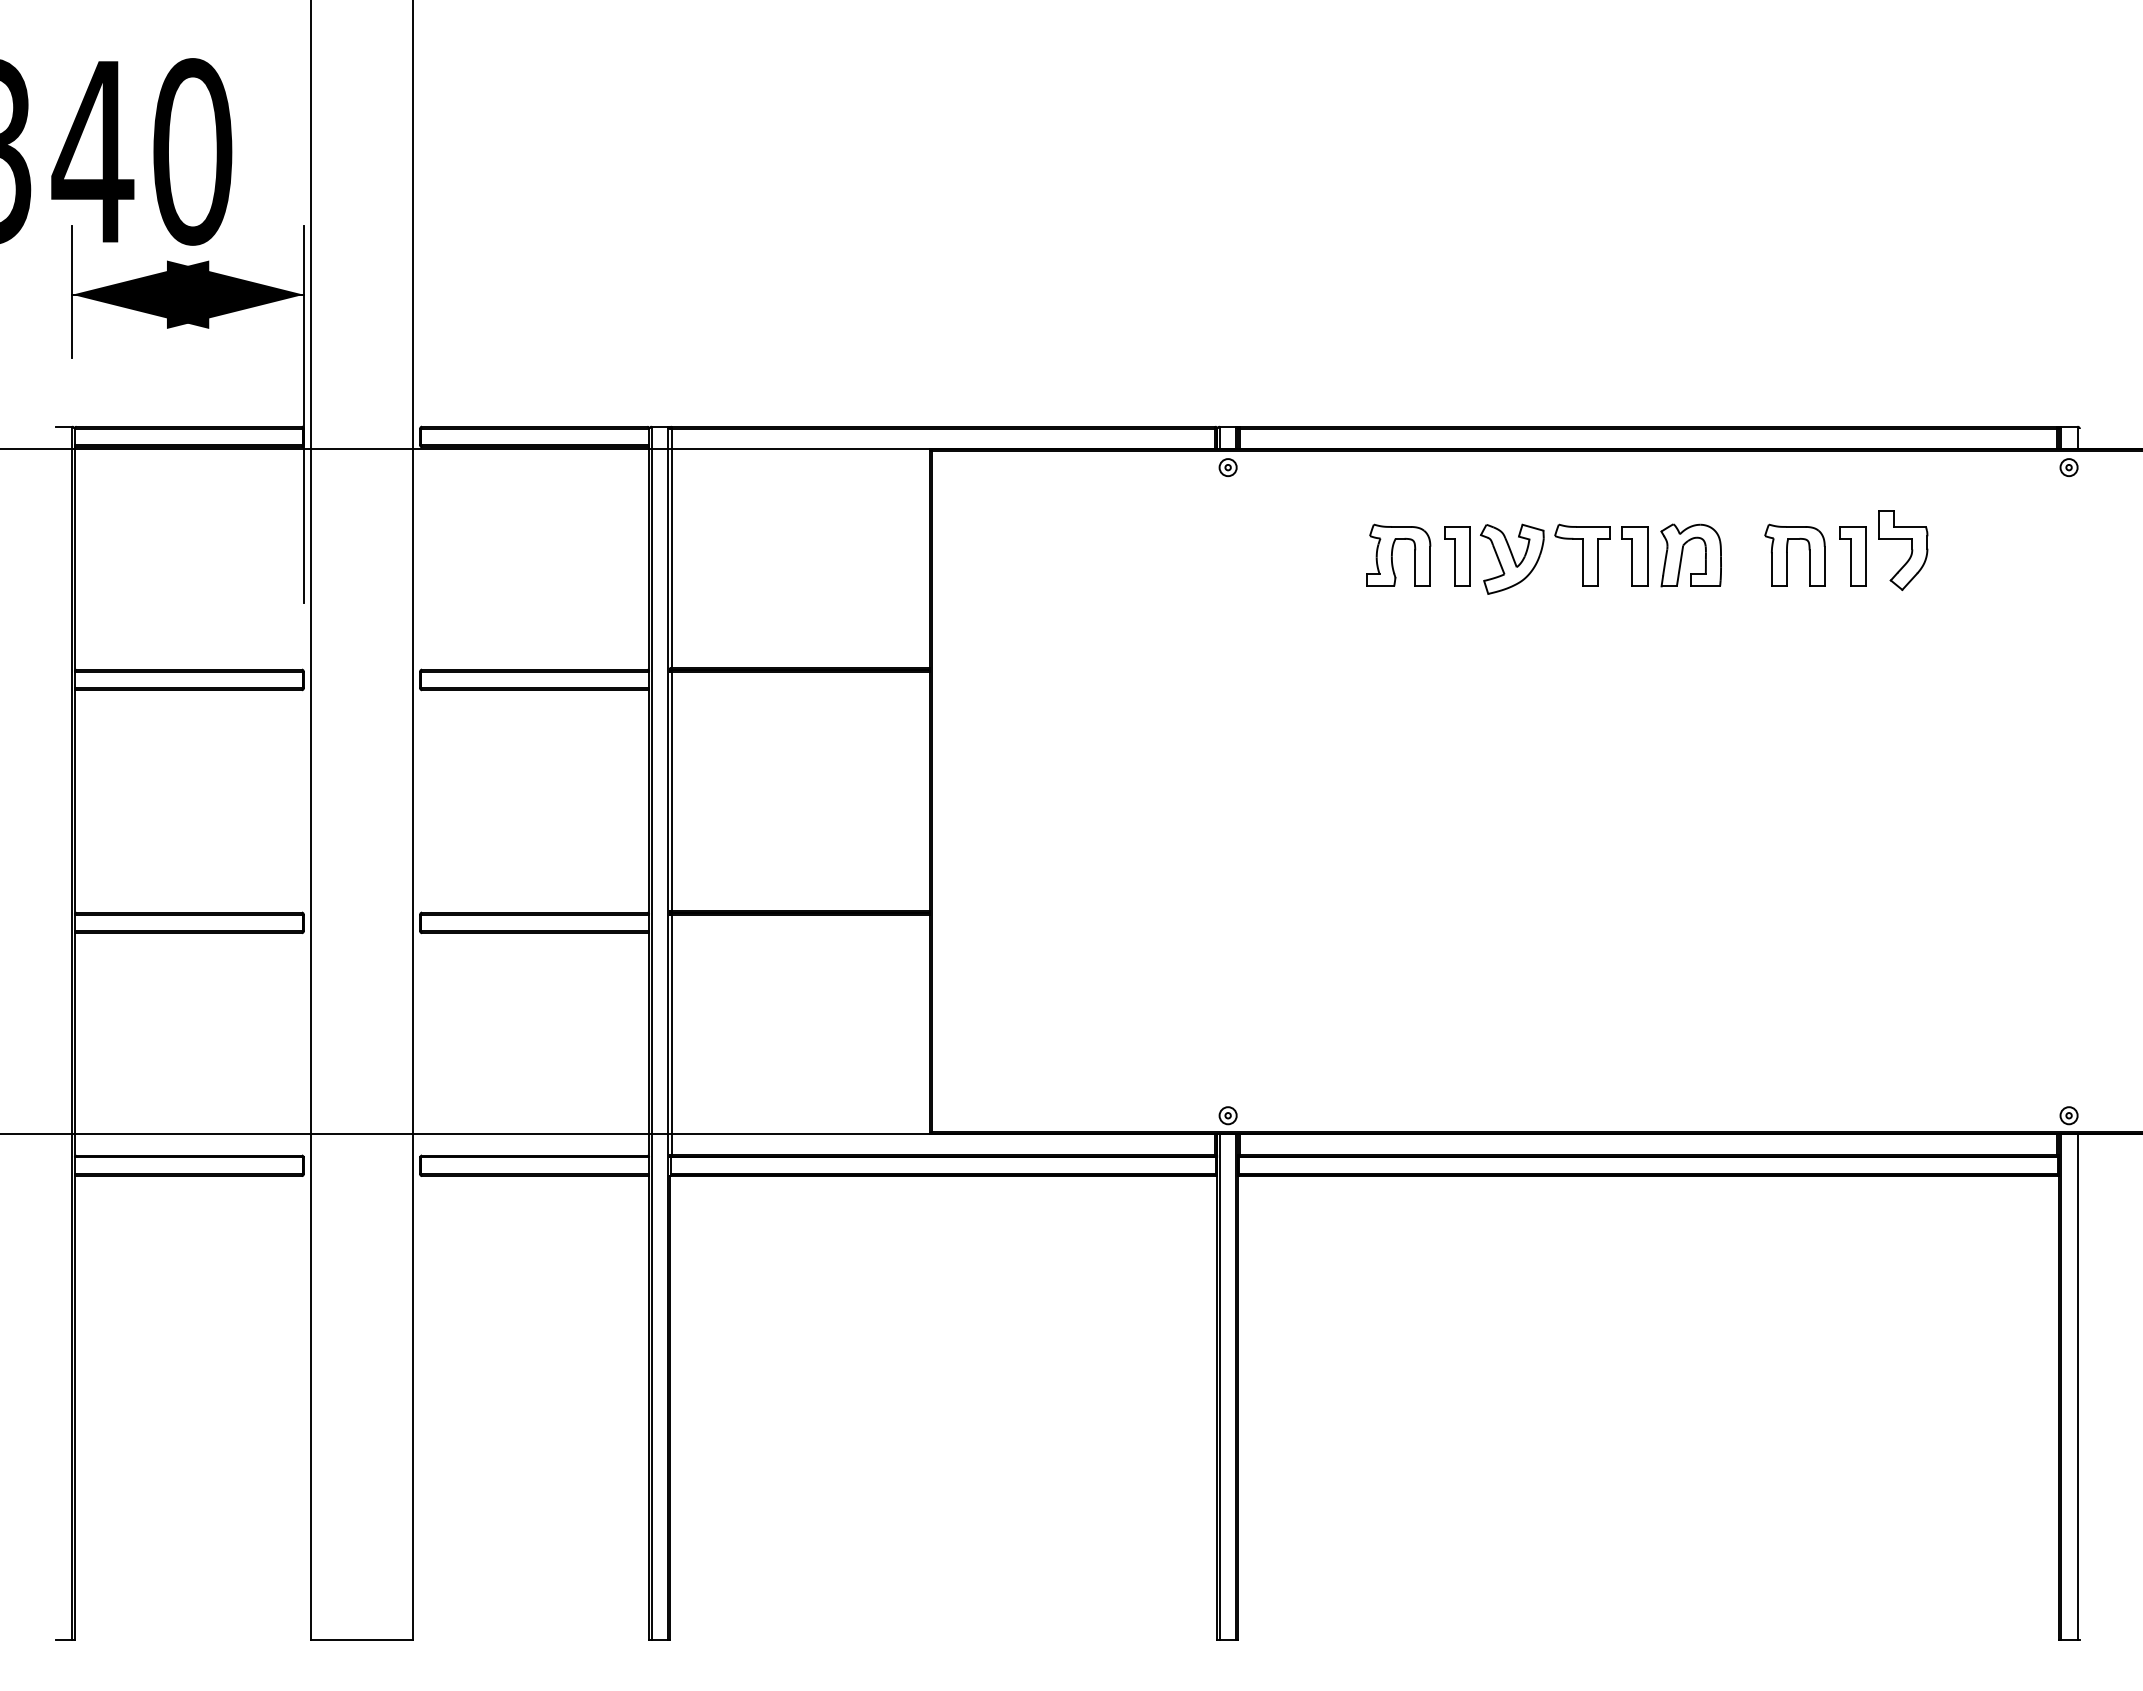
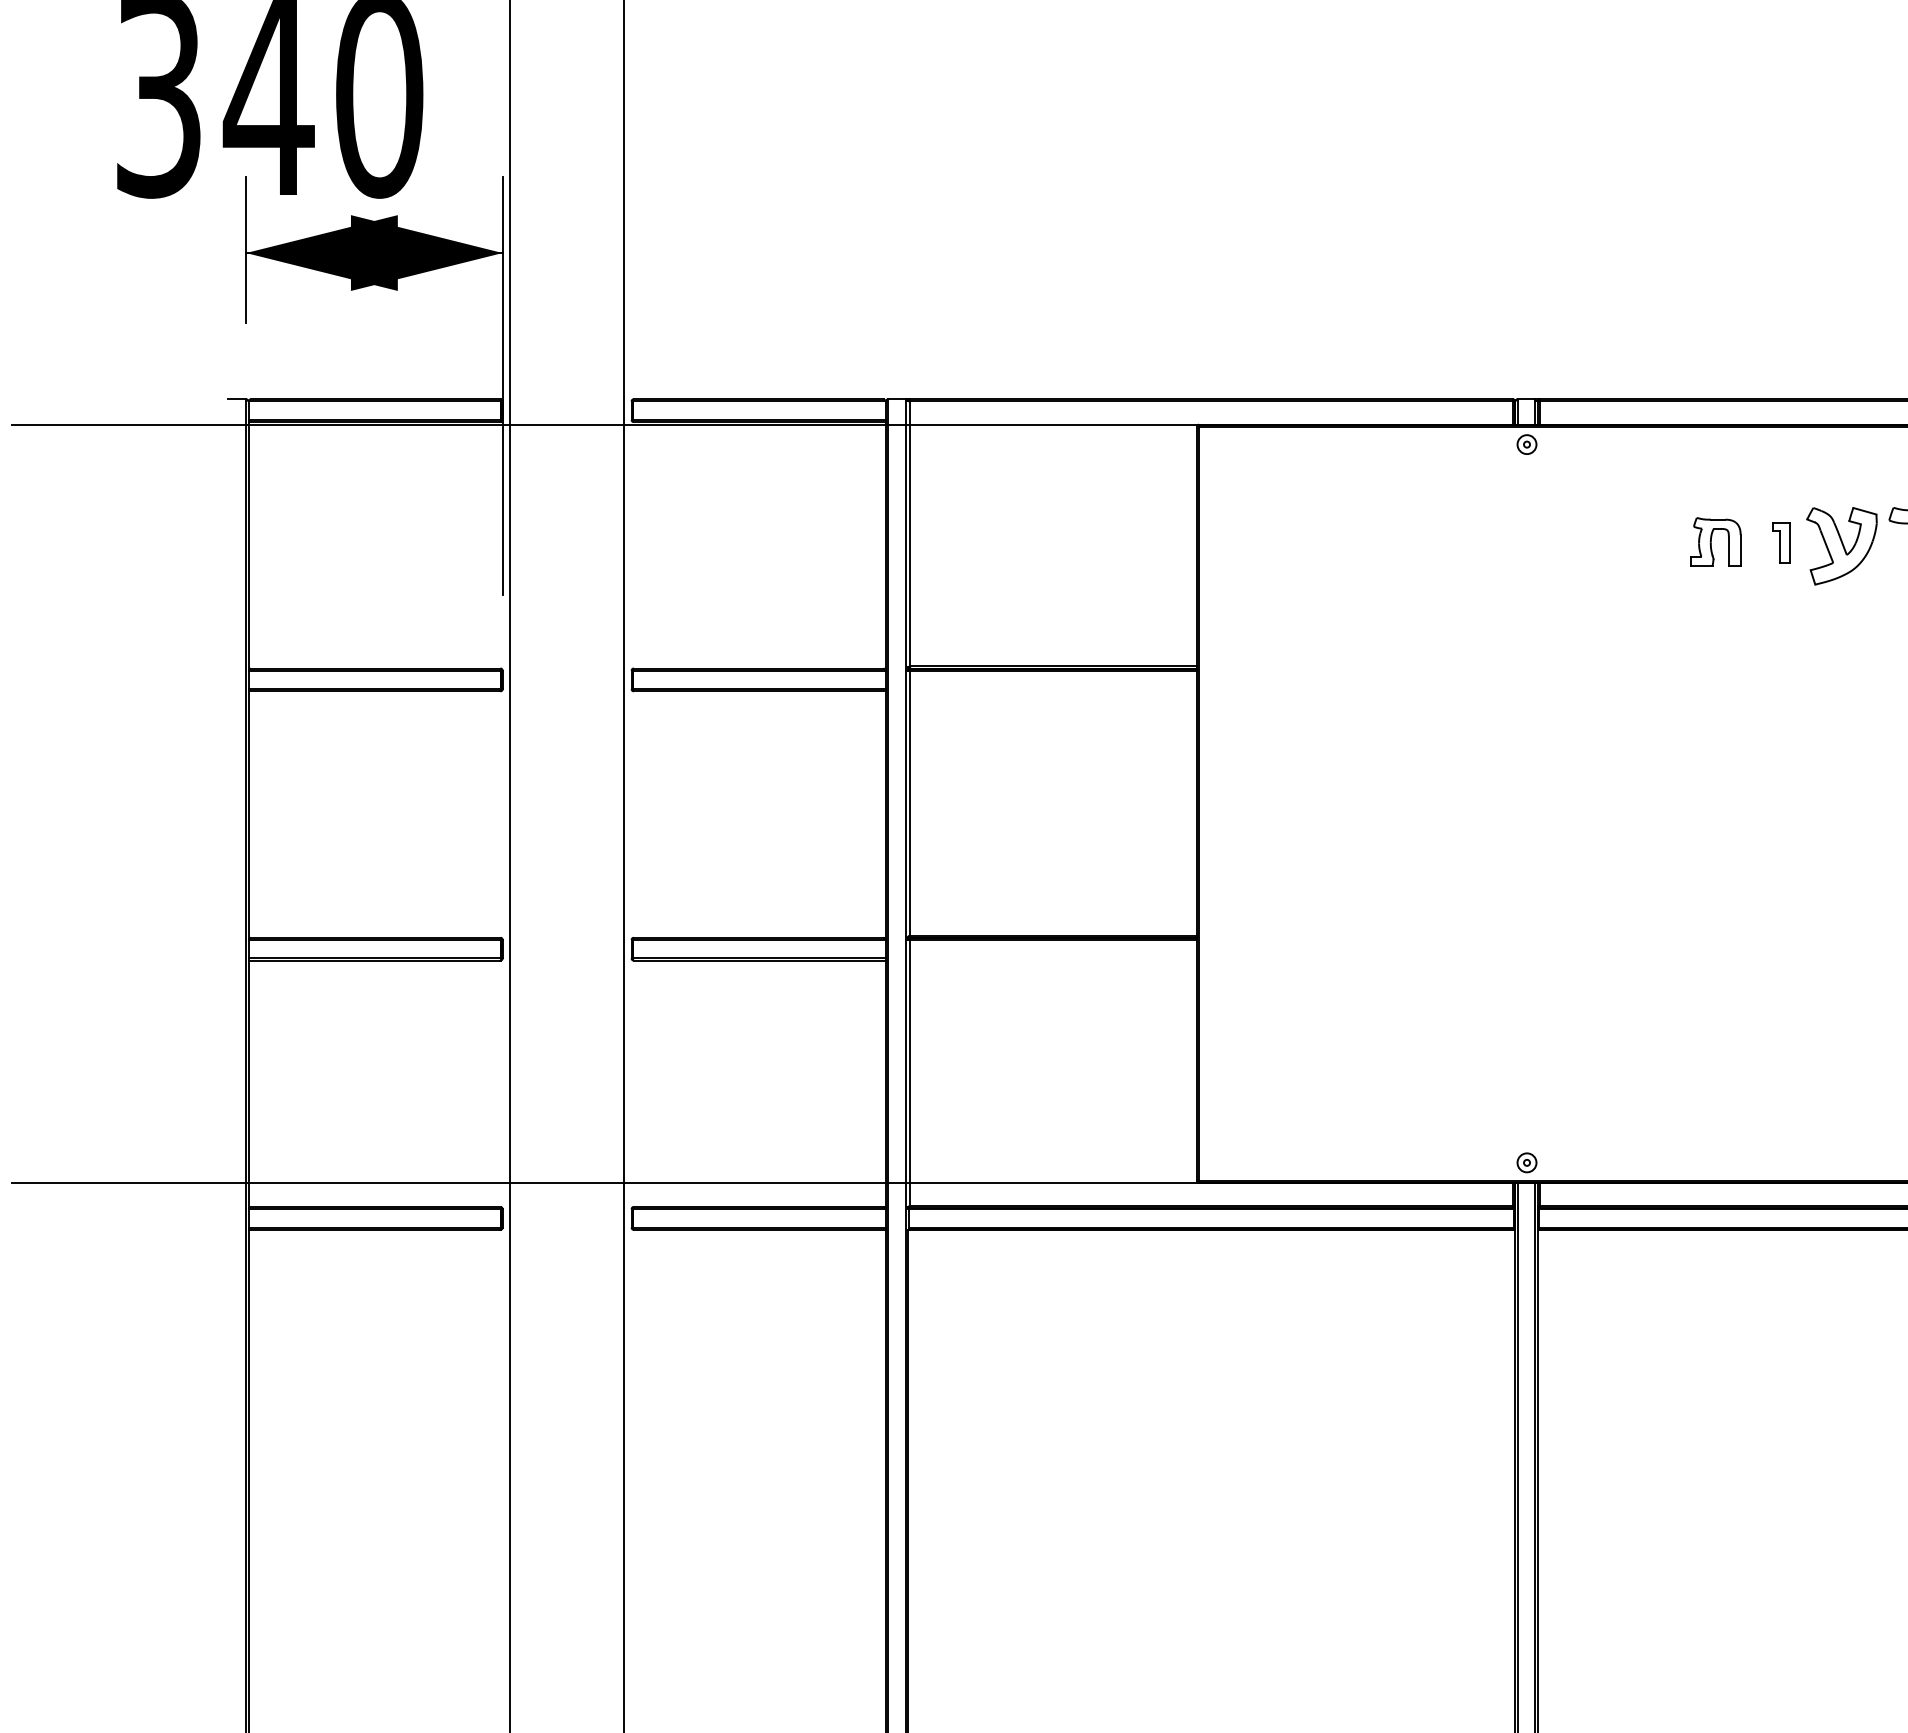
part: (1398, 554) -> (1715, 540), size x0.7
part: (1457, 556) -> (1781, 543), size x0.6

